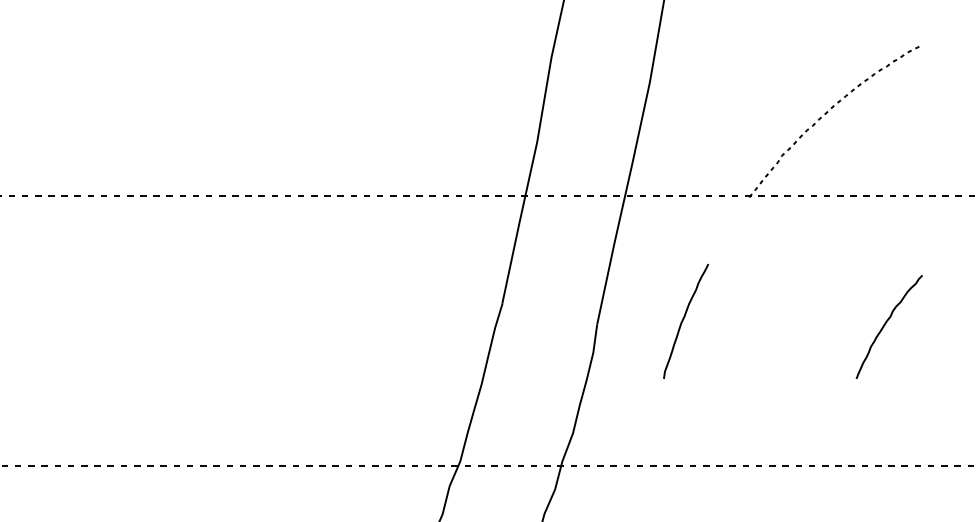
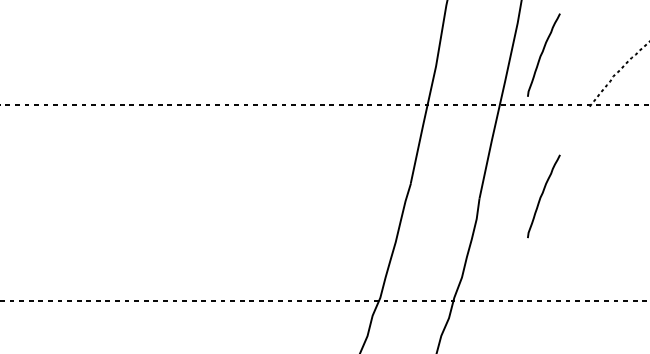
curve: (684, 124) -> (542, 53), added

